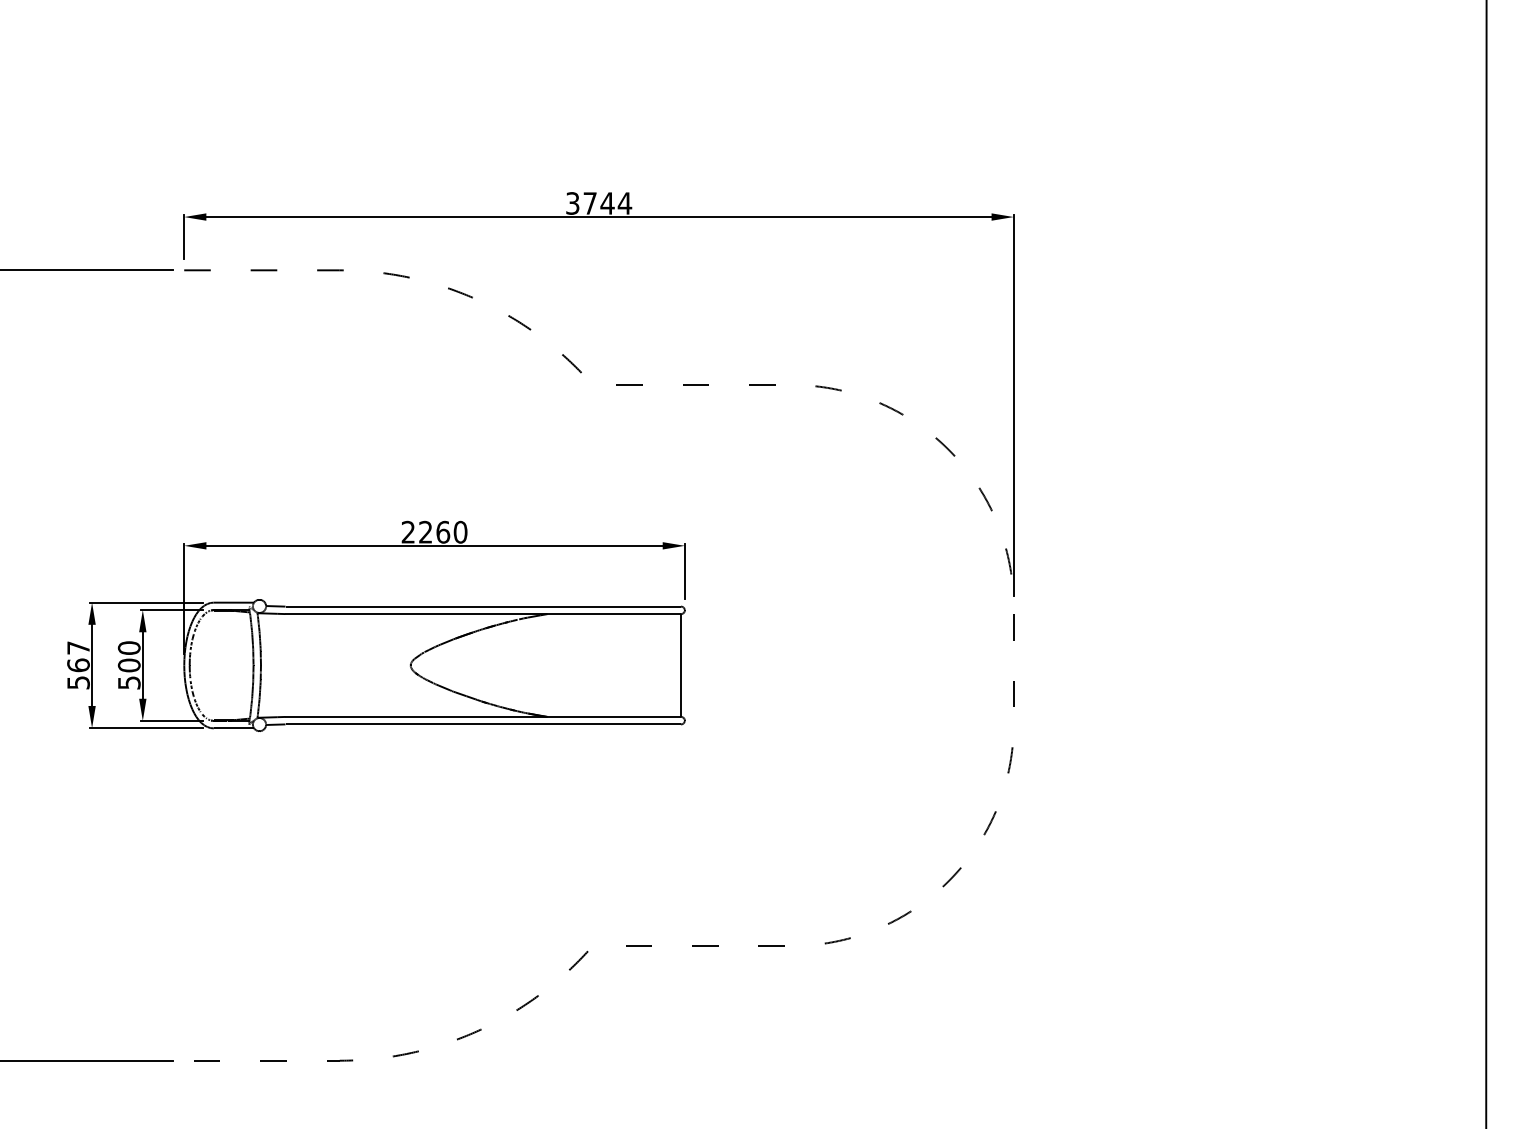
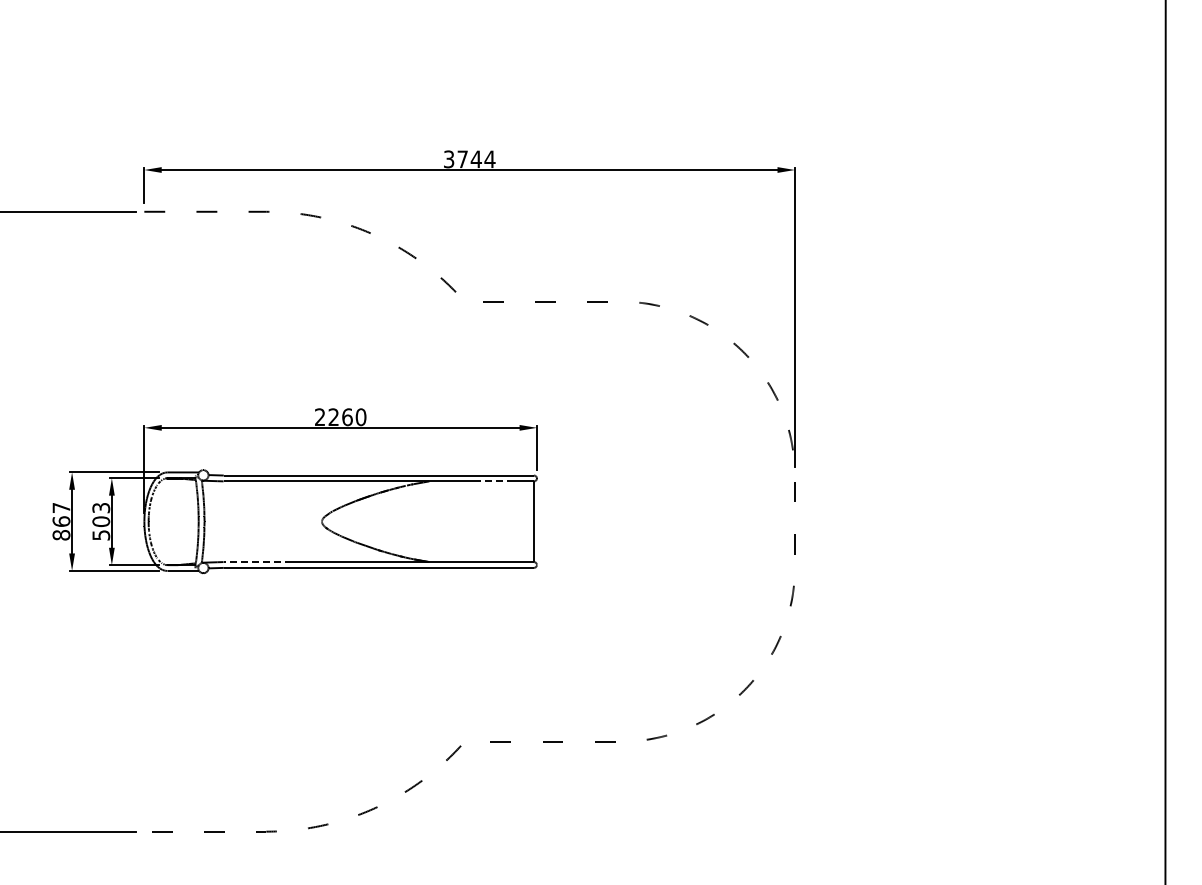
line: (630, 614) -> (494, 481), solid -> dashed
text: (129, 647) -> (101, 507), 500 -> 503
text: (78, 683) -> (61, 535), 567 -> 867
line: (328, 717) -> (257, 562), solid -> dashed

